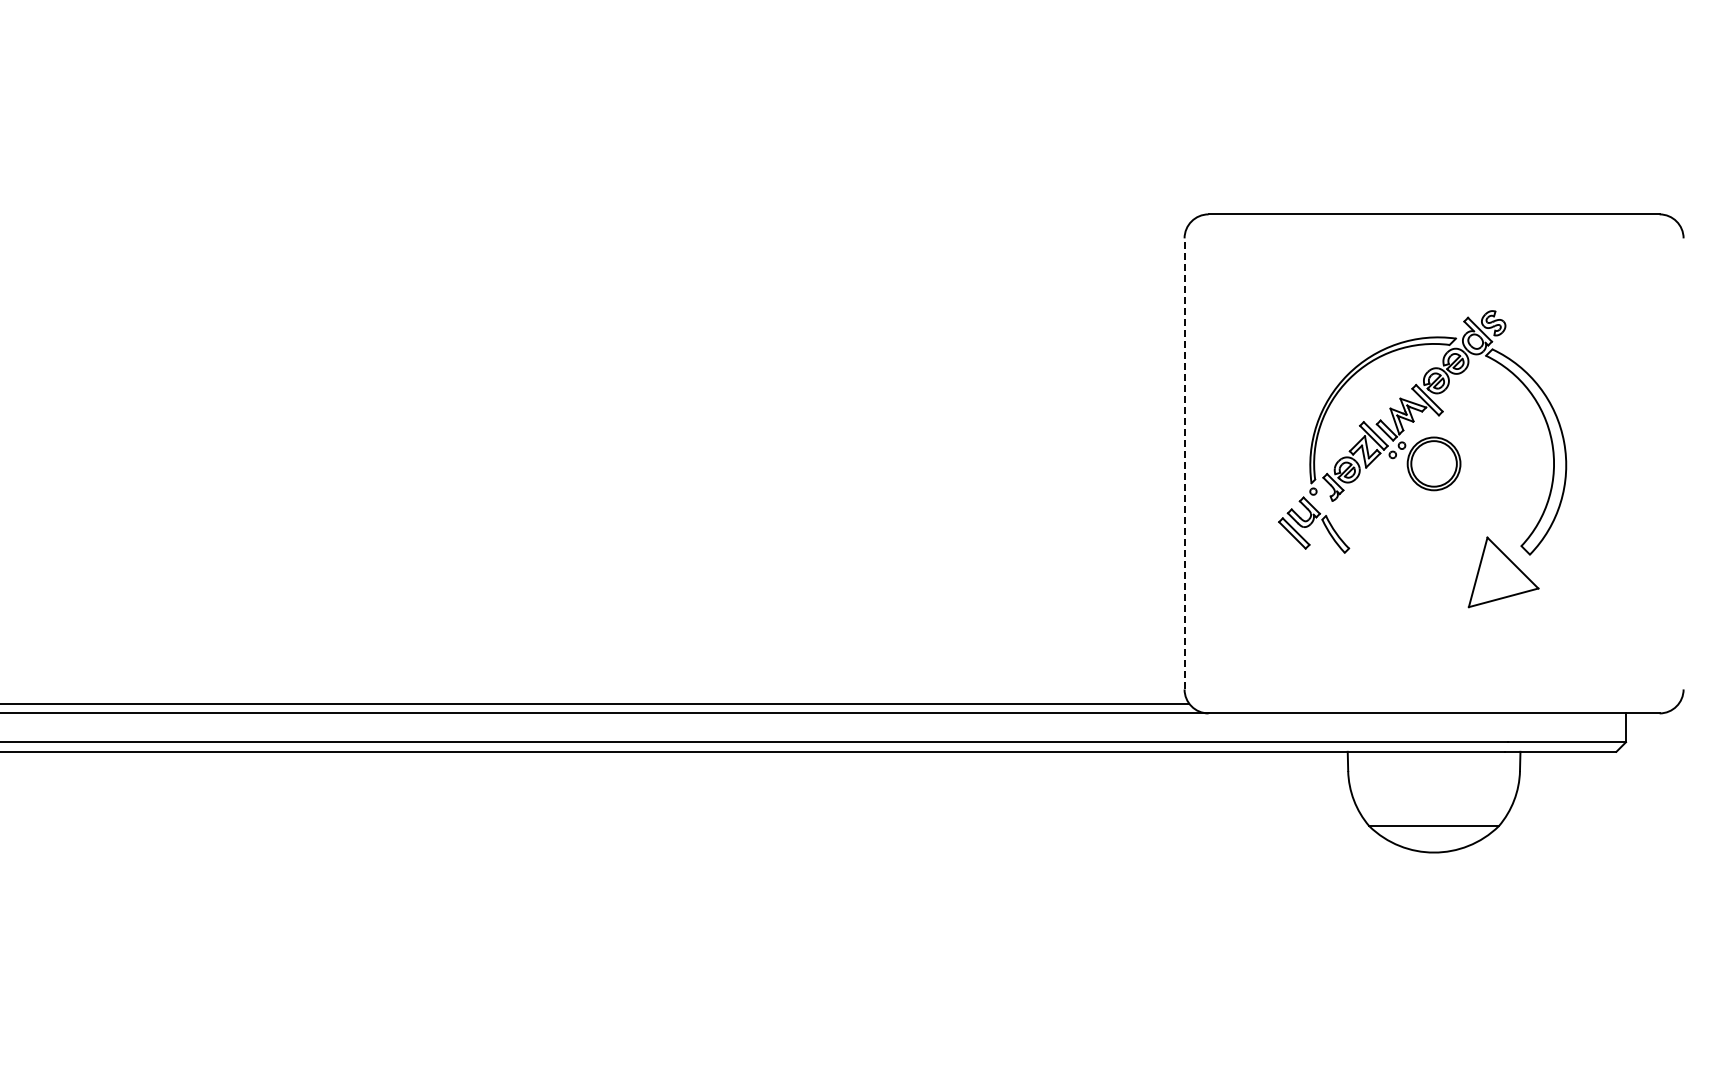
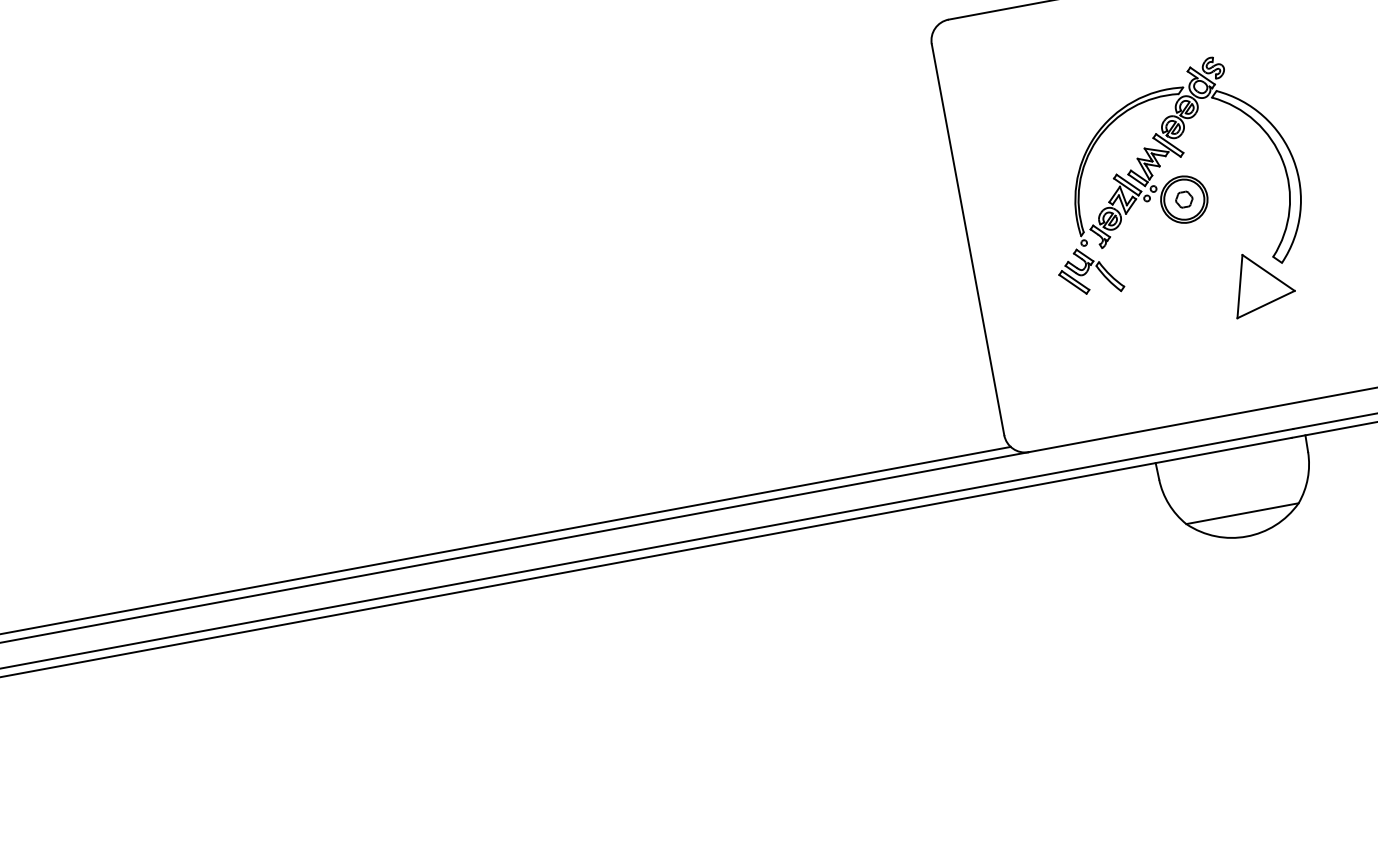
line: (1184, 463) -> (967, 239), dashed -> solid
part: (1433, 463) -> (1183, 199), added

